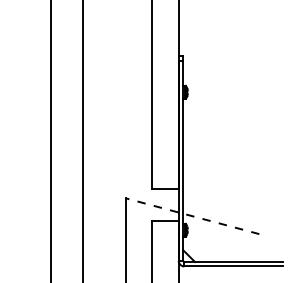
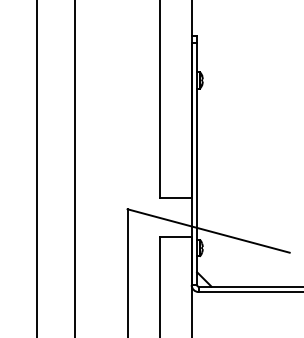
line: (192, 216) -> (208, 231), dashed -> solid

